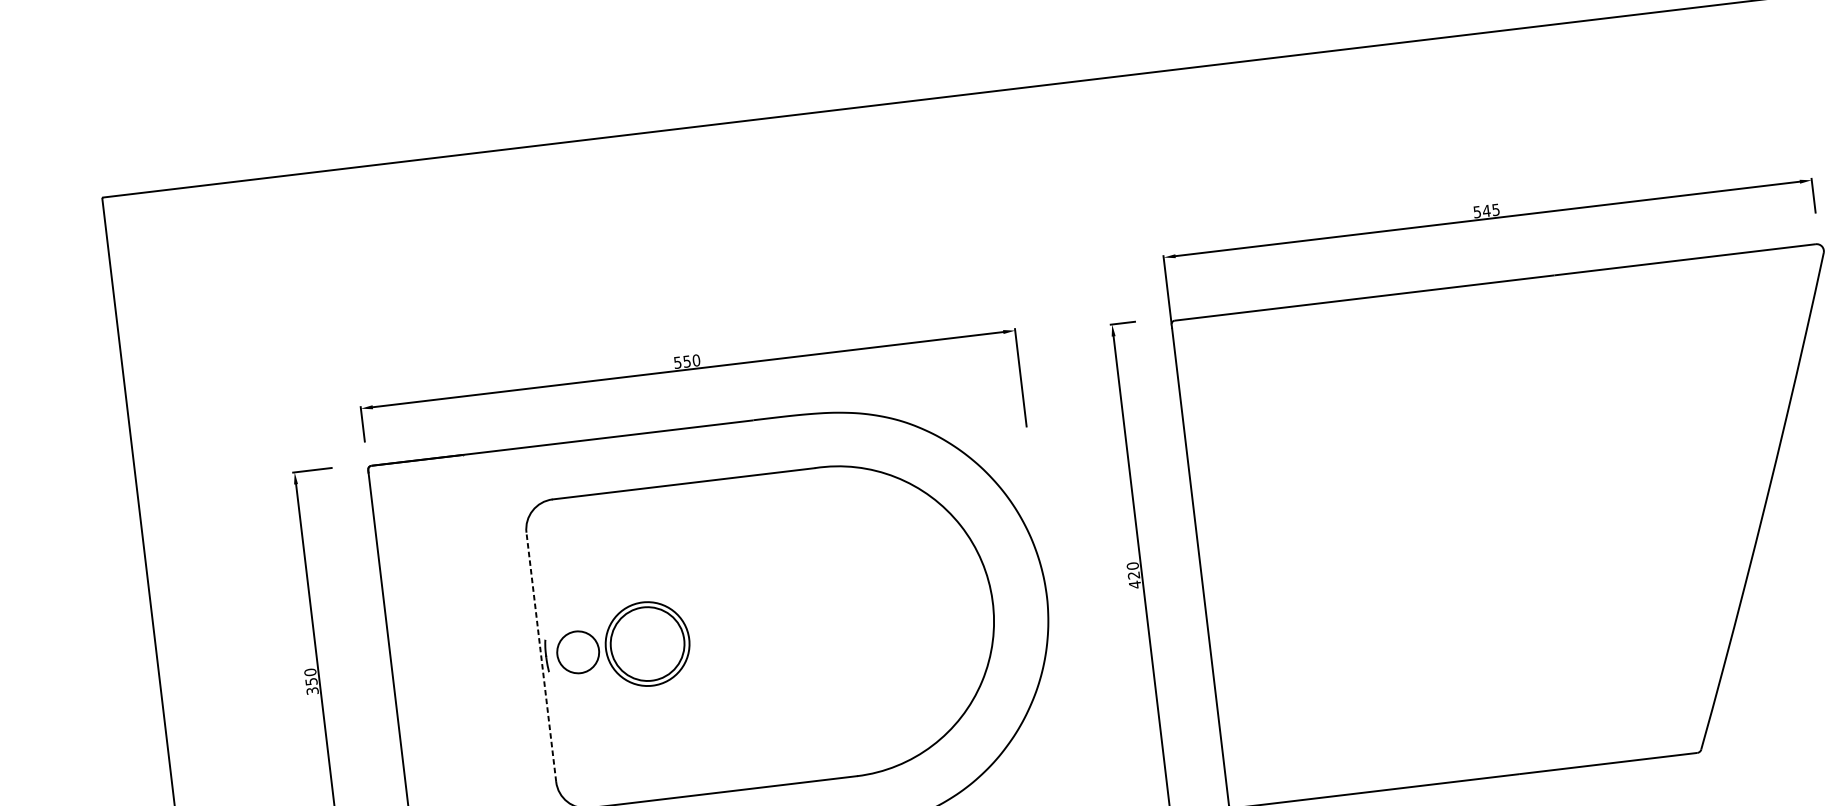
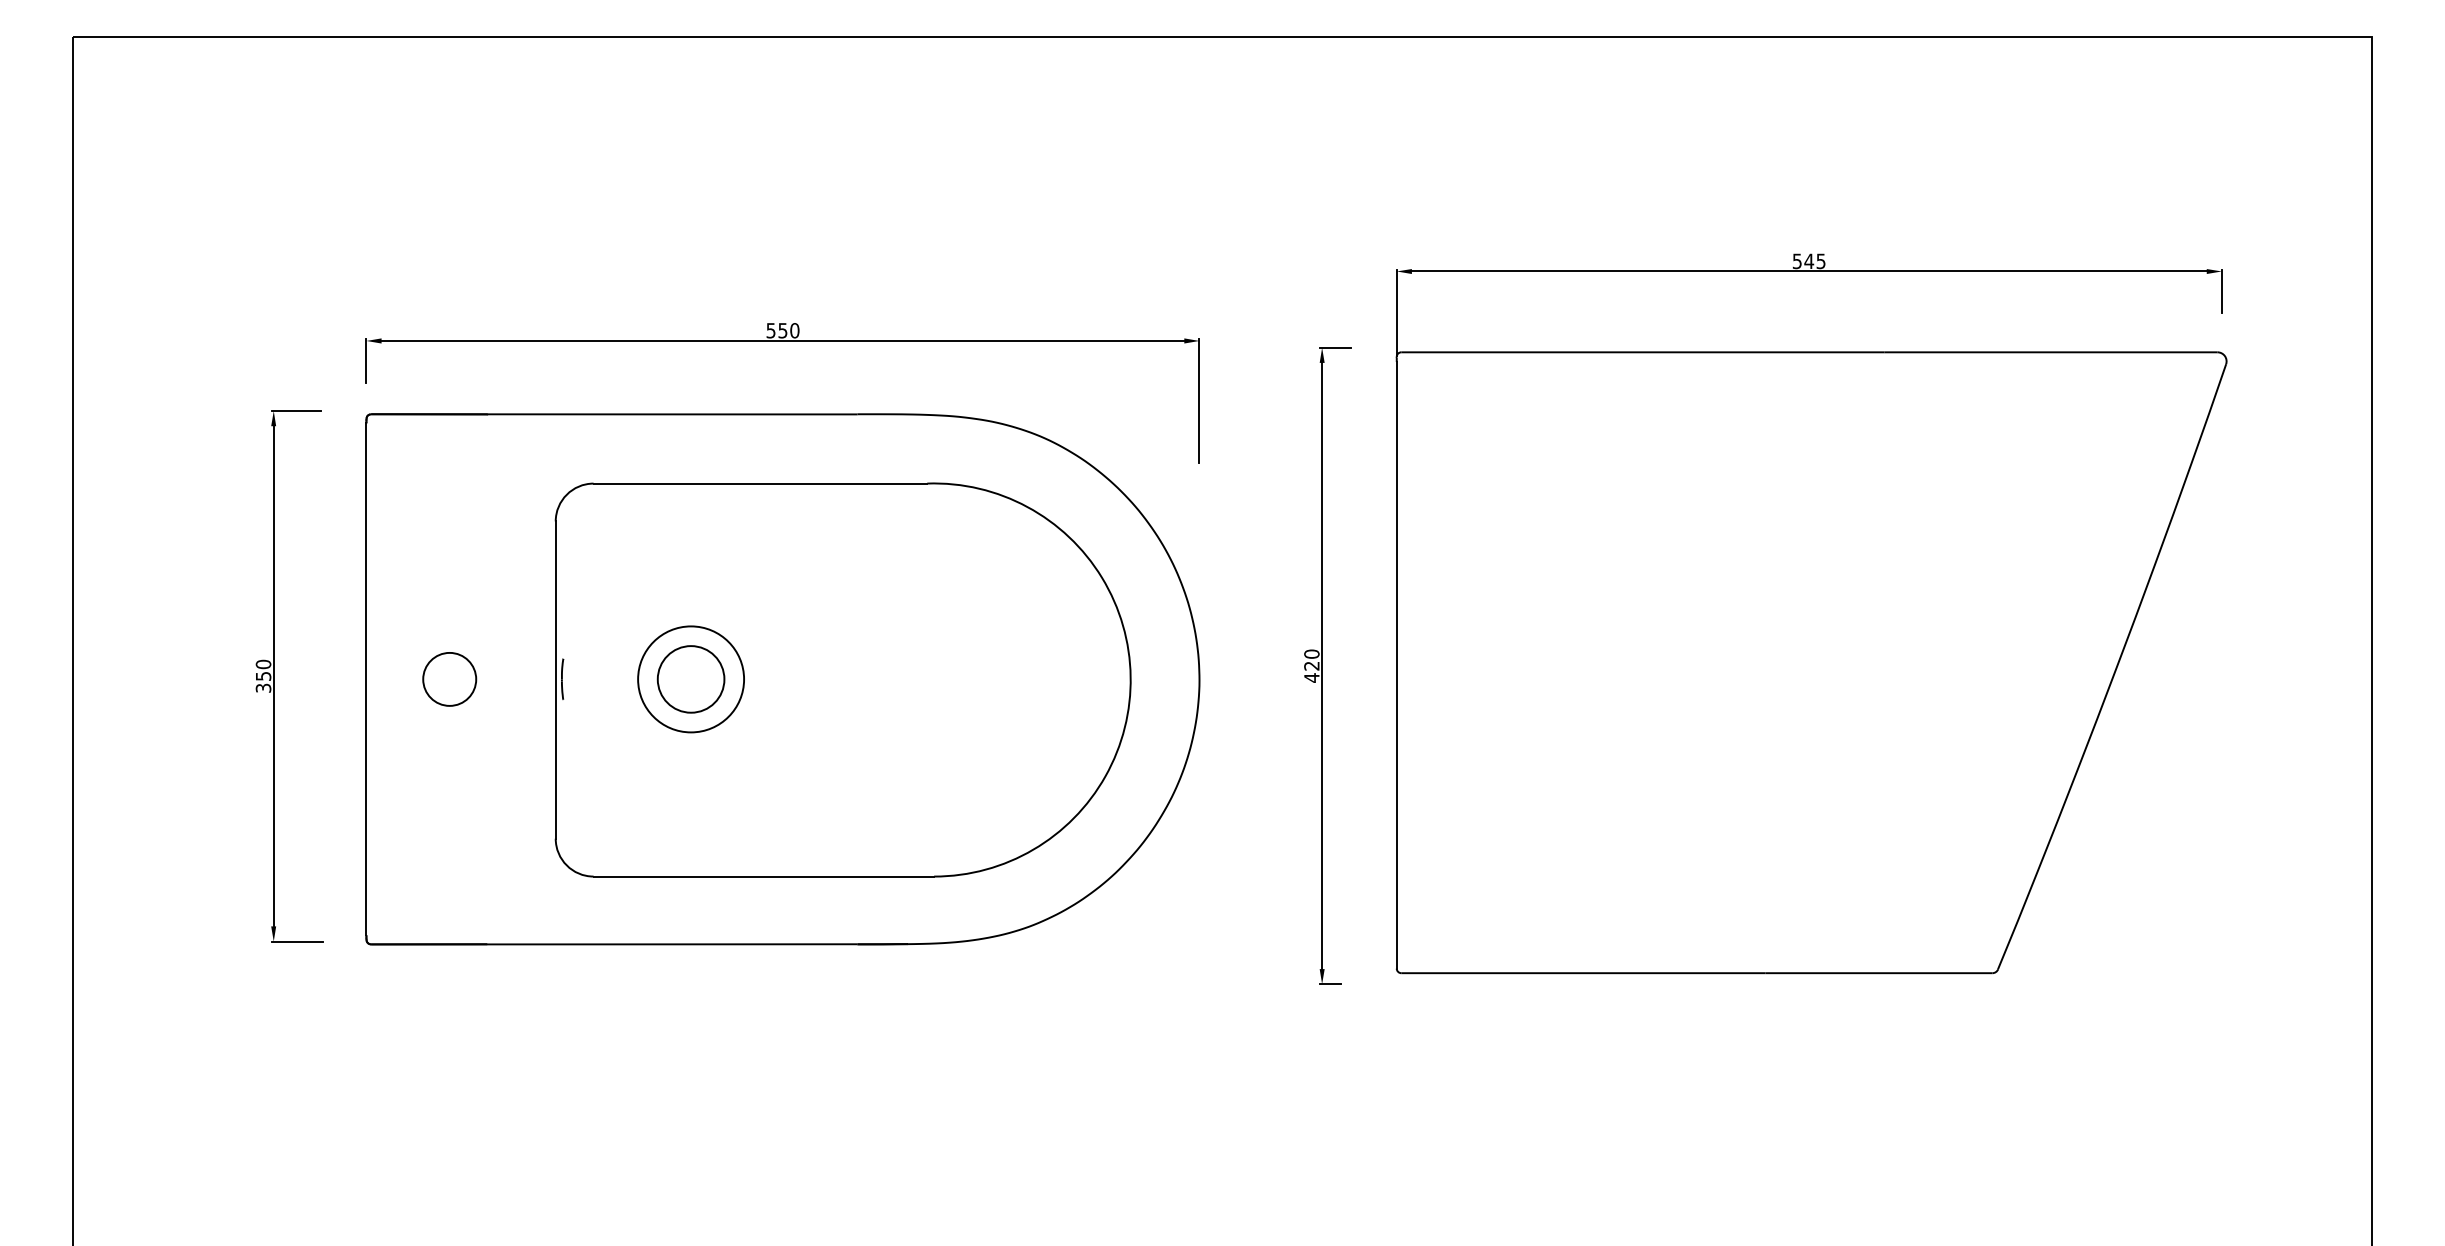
circle: (647, 644) -> (690, 679), size x0.71
circle: (578, 652) -> (449, 679), moved
line: (541, 657) -> (555, 680), dashed -> solid

